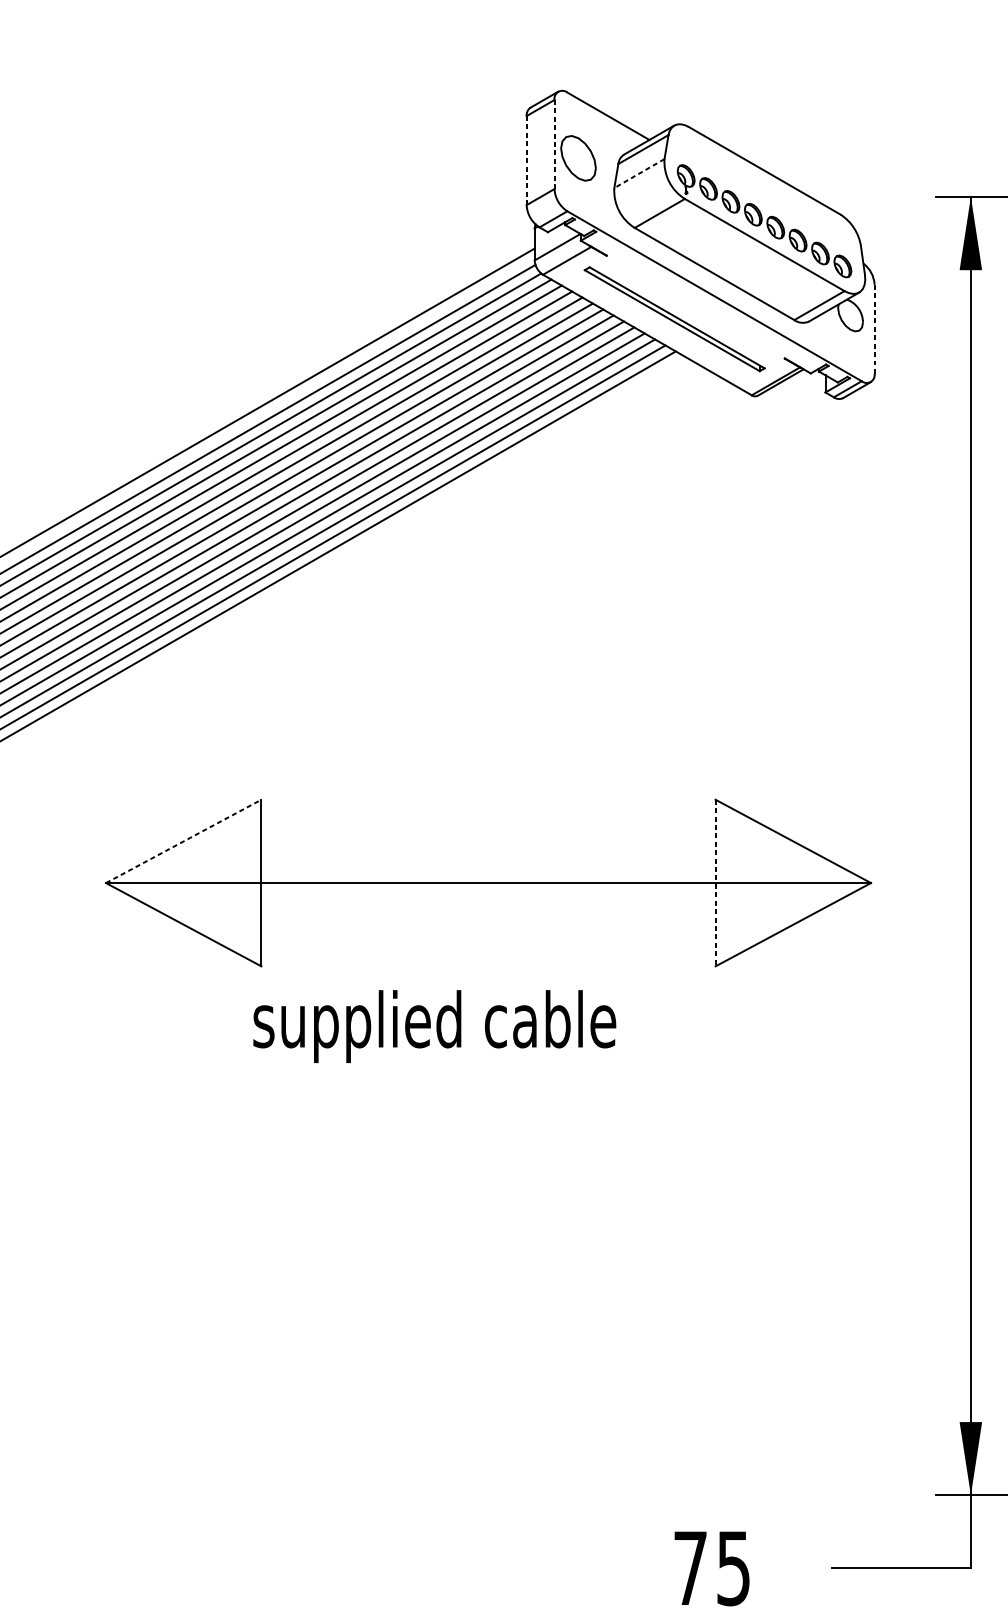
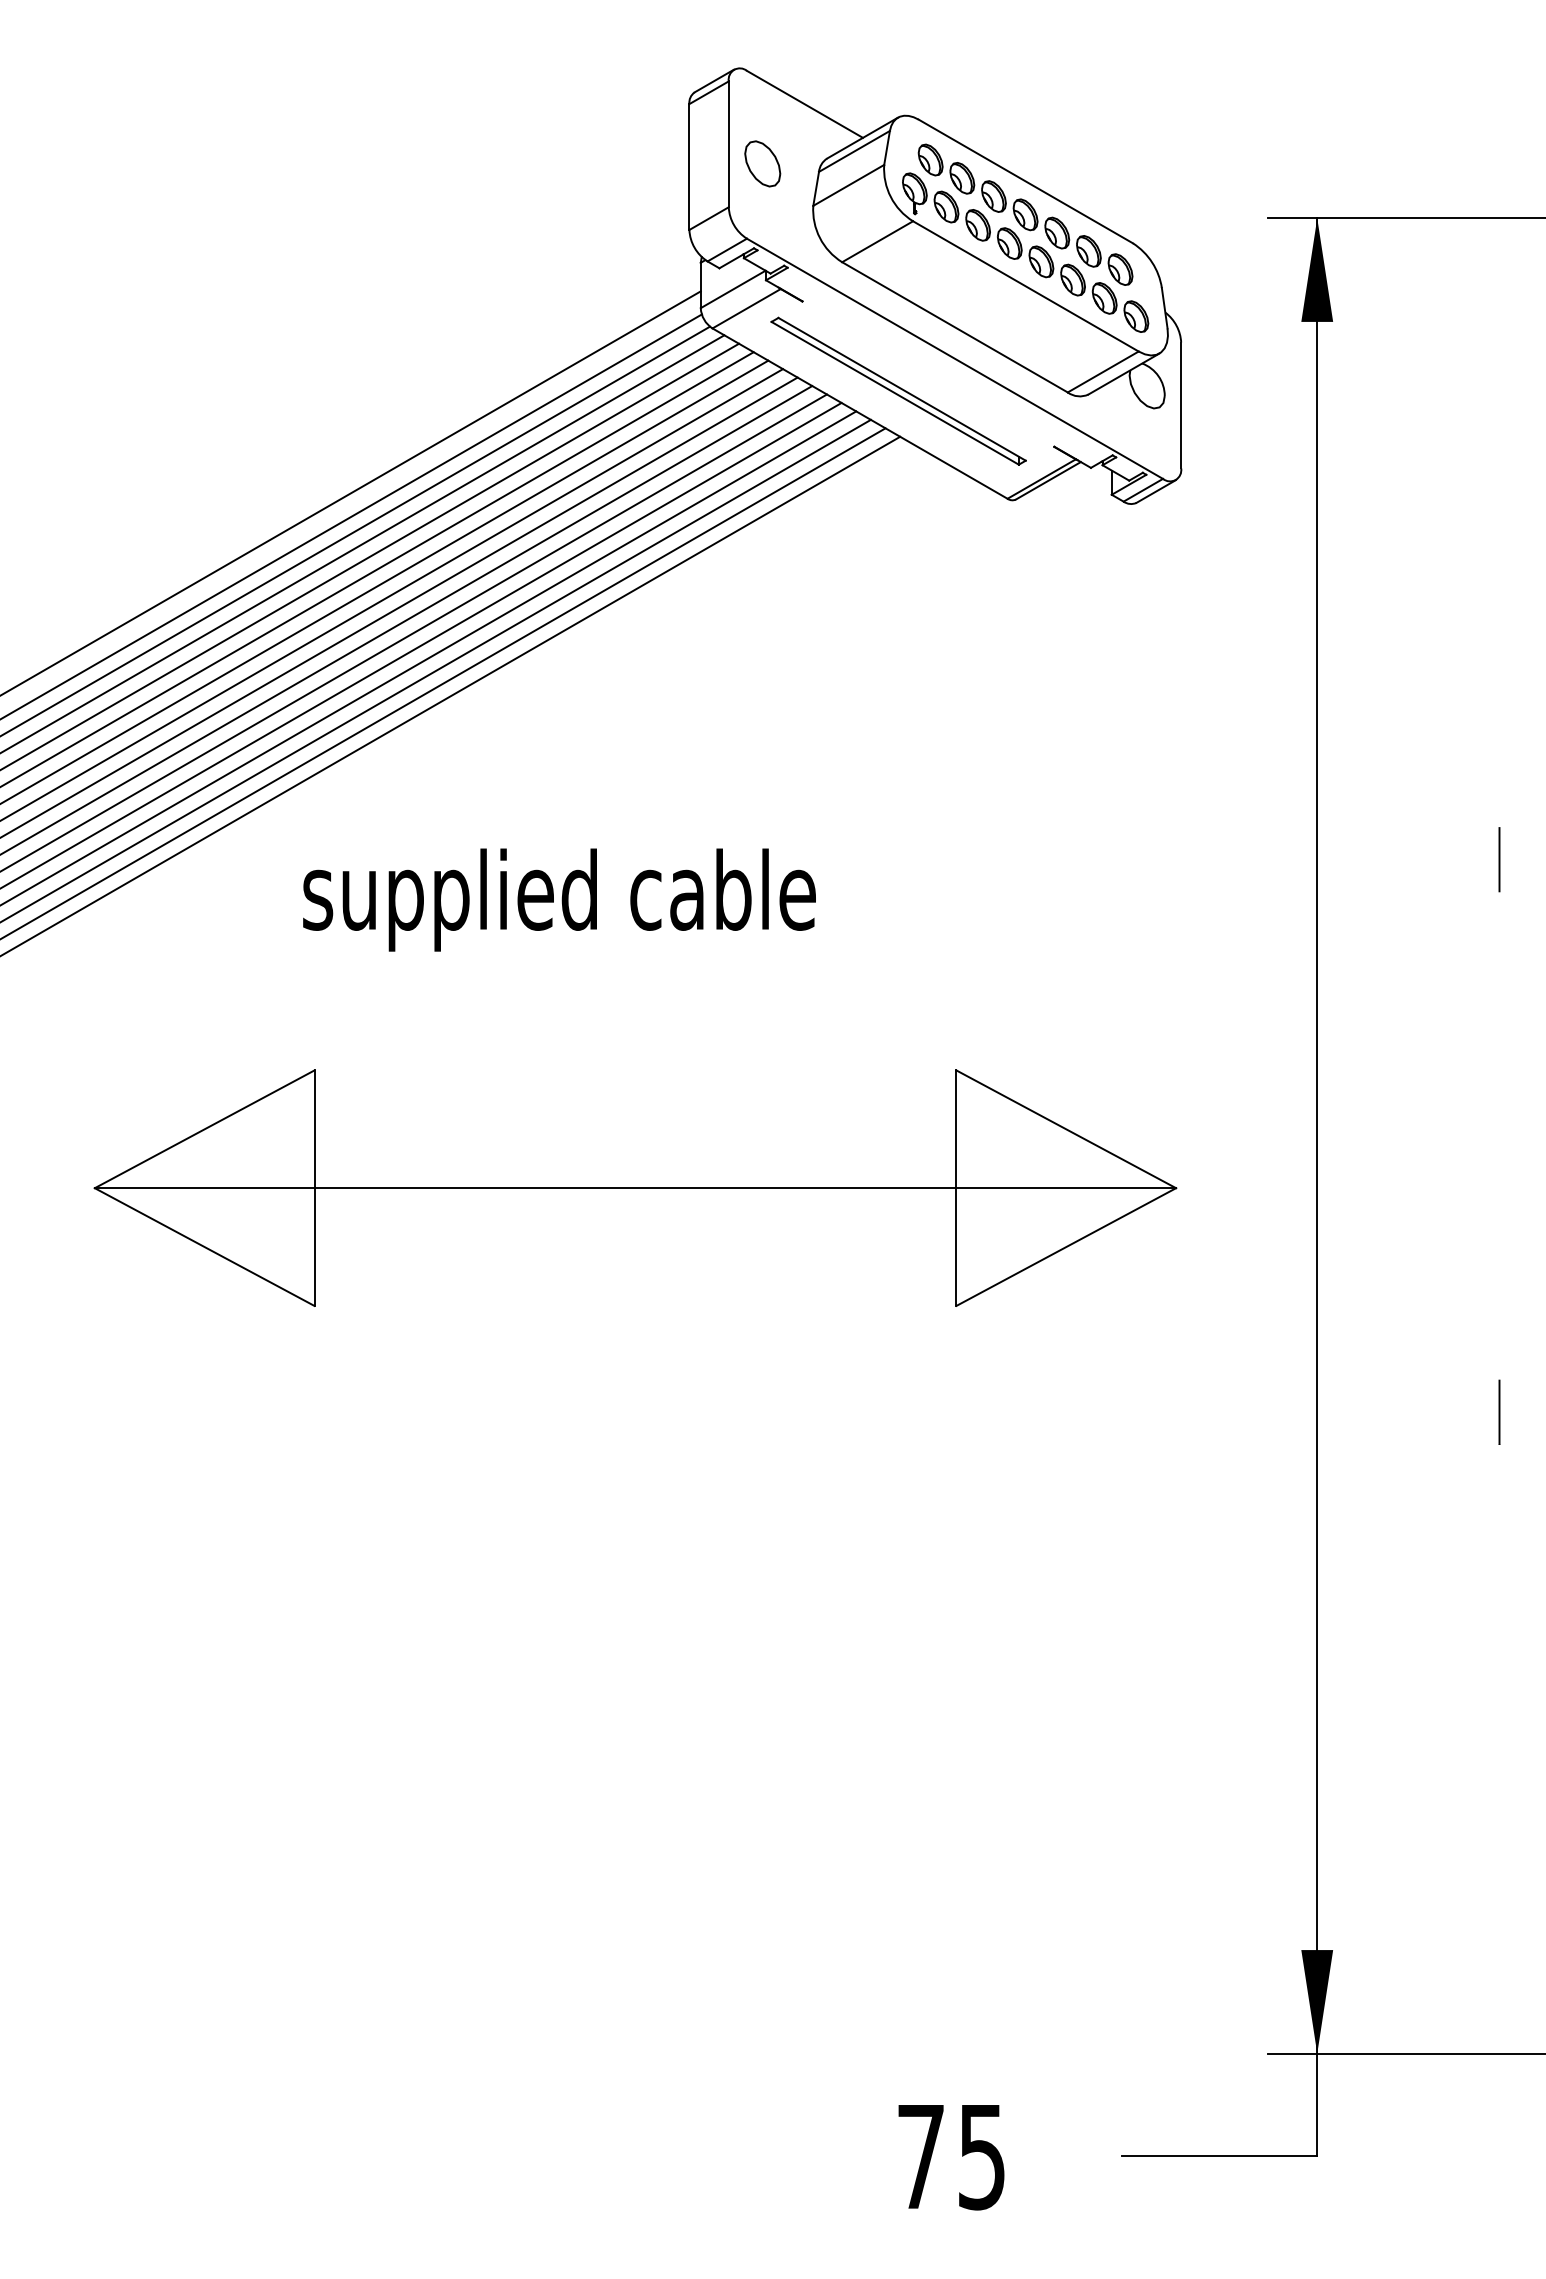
line: (554, 144) -> (728, 144), dashed -> solid
part: (578, 158) -> (762, 163), size x0.71
line: (526, 160) -> (689, 167), dashed -> solid
line: (639, 173) -> (848, 185), dashed -> solid
part: (764, 194) -> (1025, 214), added
line: (874, 329) -> (1181, 405), dashed -> solid
line: (183, 841) -> (204, 1129), dashed -> solid
line: (715, 883) -> (956, 1188), dashed -> solid
text: (434, 1026) -> (559, 899), moved

